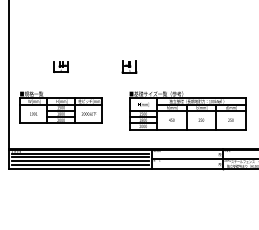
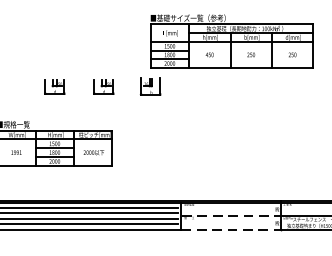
part: (95, 66) -> (102, 86), added
part: (187, 110) -> (231, 41), moved
line: (187, 159) -> (231, 216), solid -> dashed
line: (187, 168) -> (231, 228), solid -> dashed

